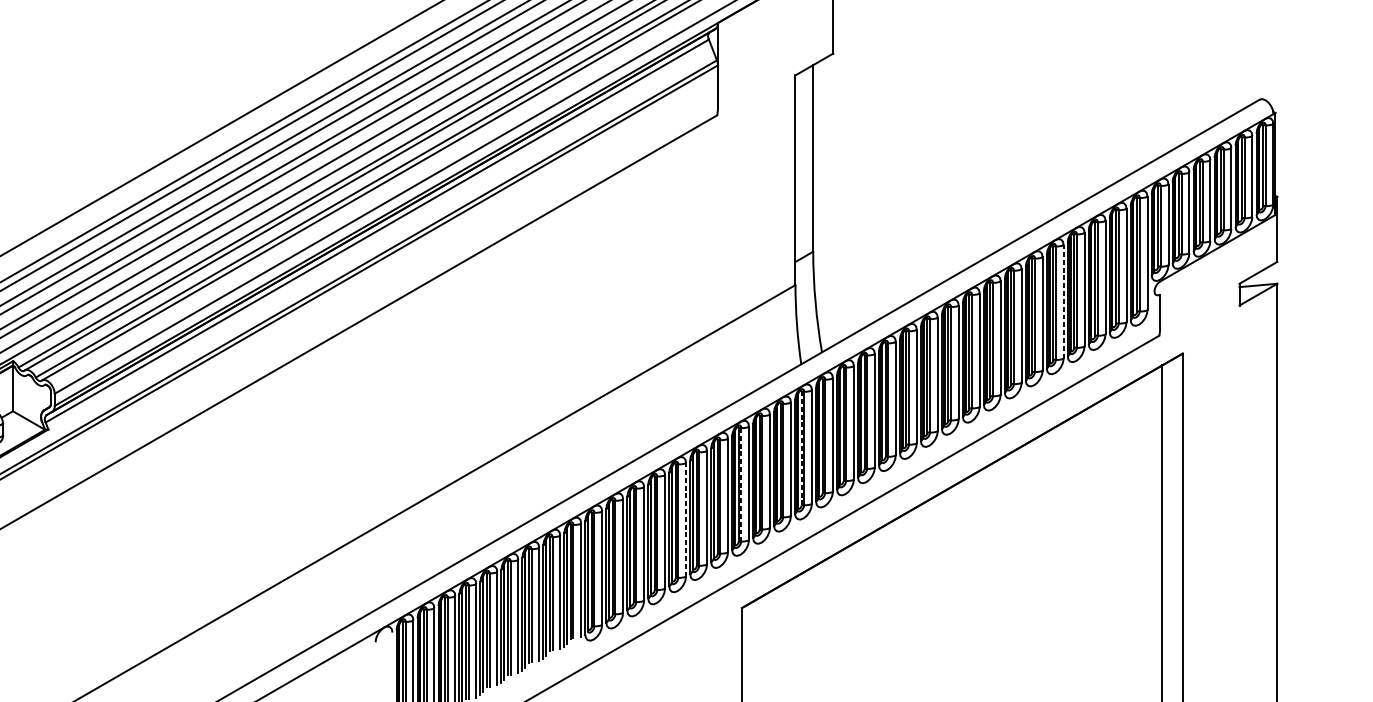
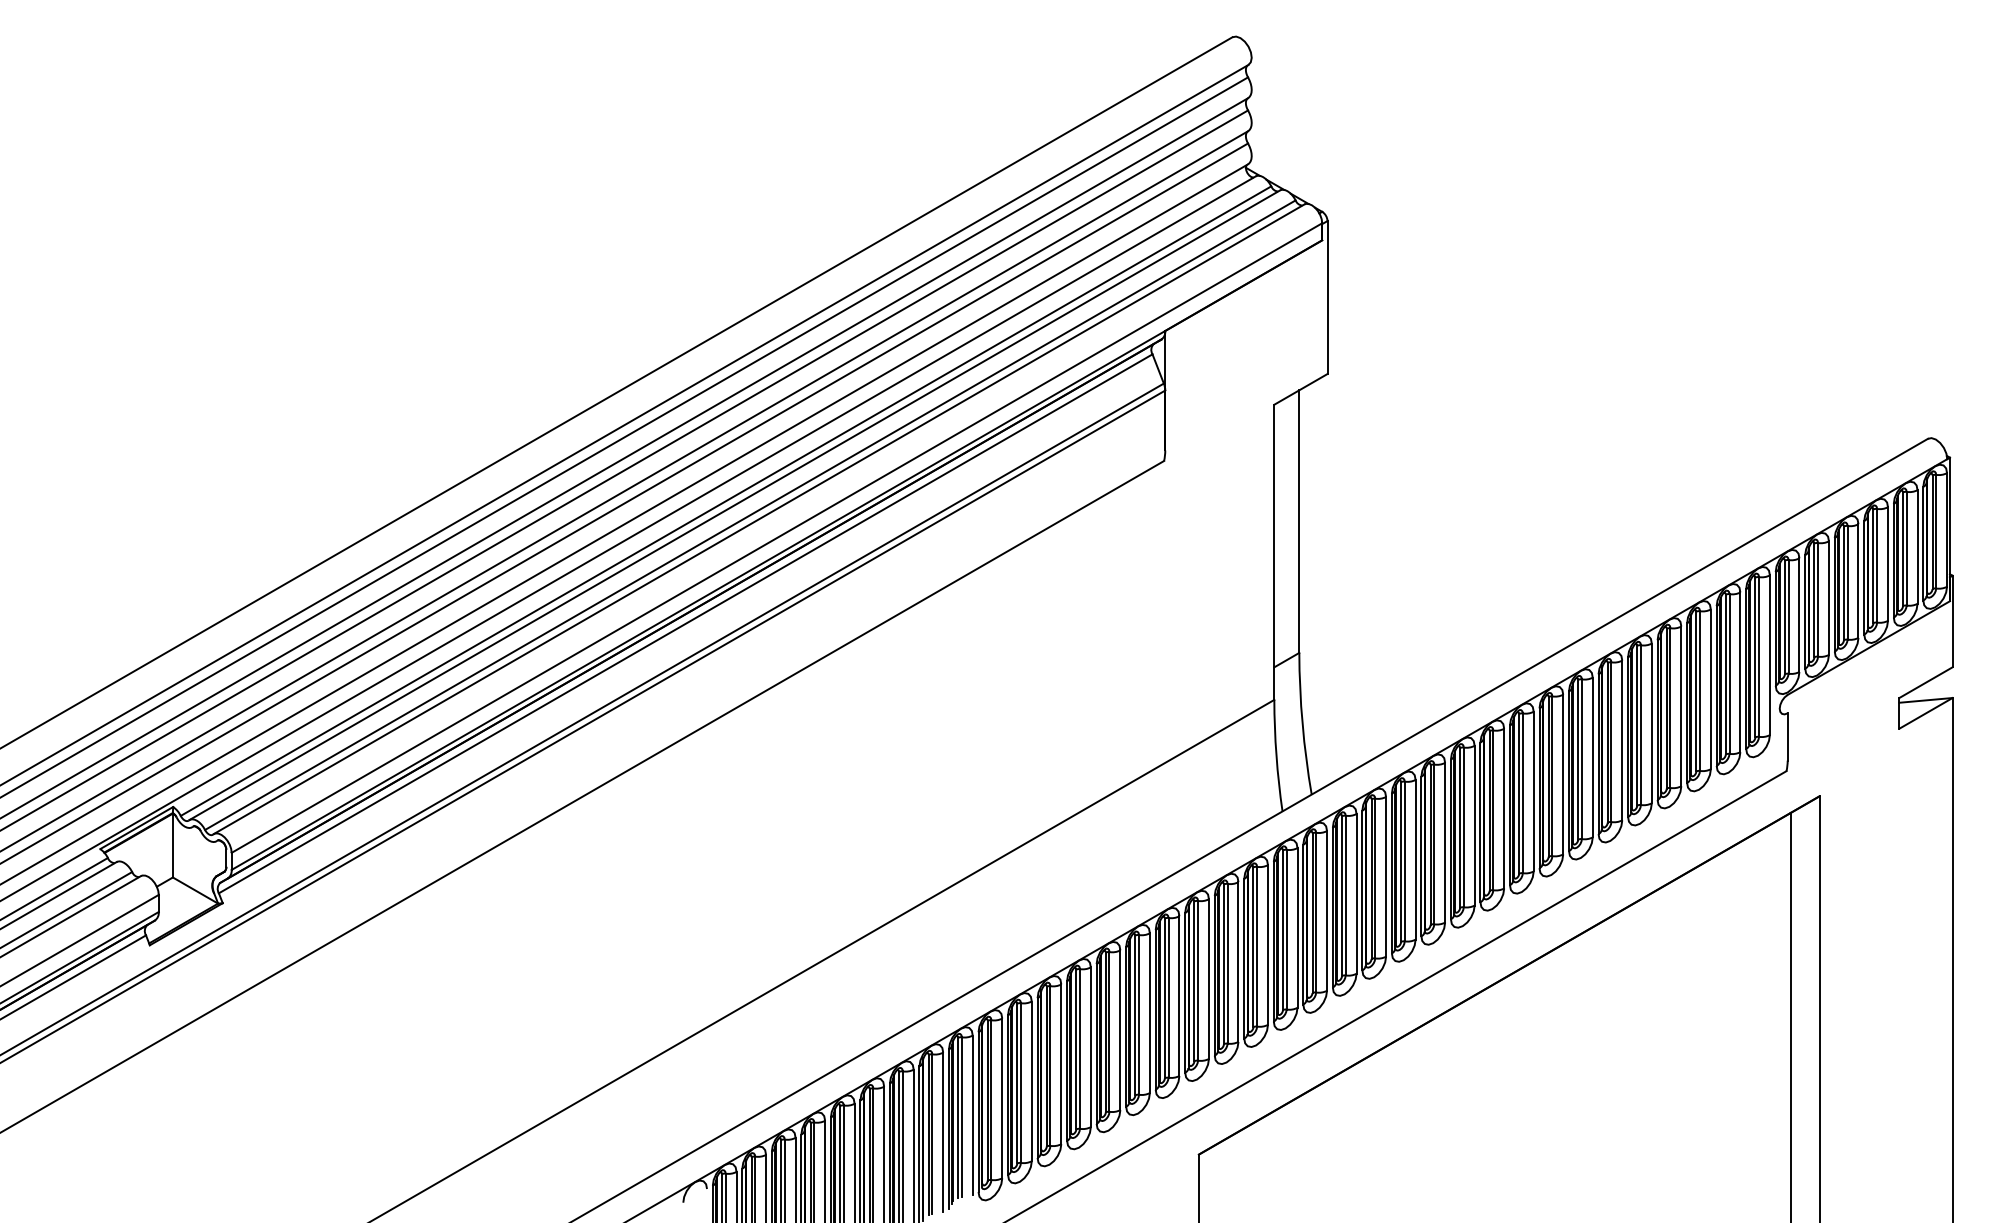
line: (1063, 301) -> (1651, 723), dashed -> solid
line: (801, 448) -> (1282, 930), dashed -> solid
line: (741, 484) -> (1198, 980), dashed -> solid
line: (686, 519) -> (1120, 1030), dashed -> solid

